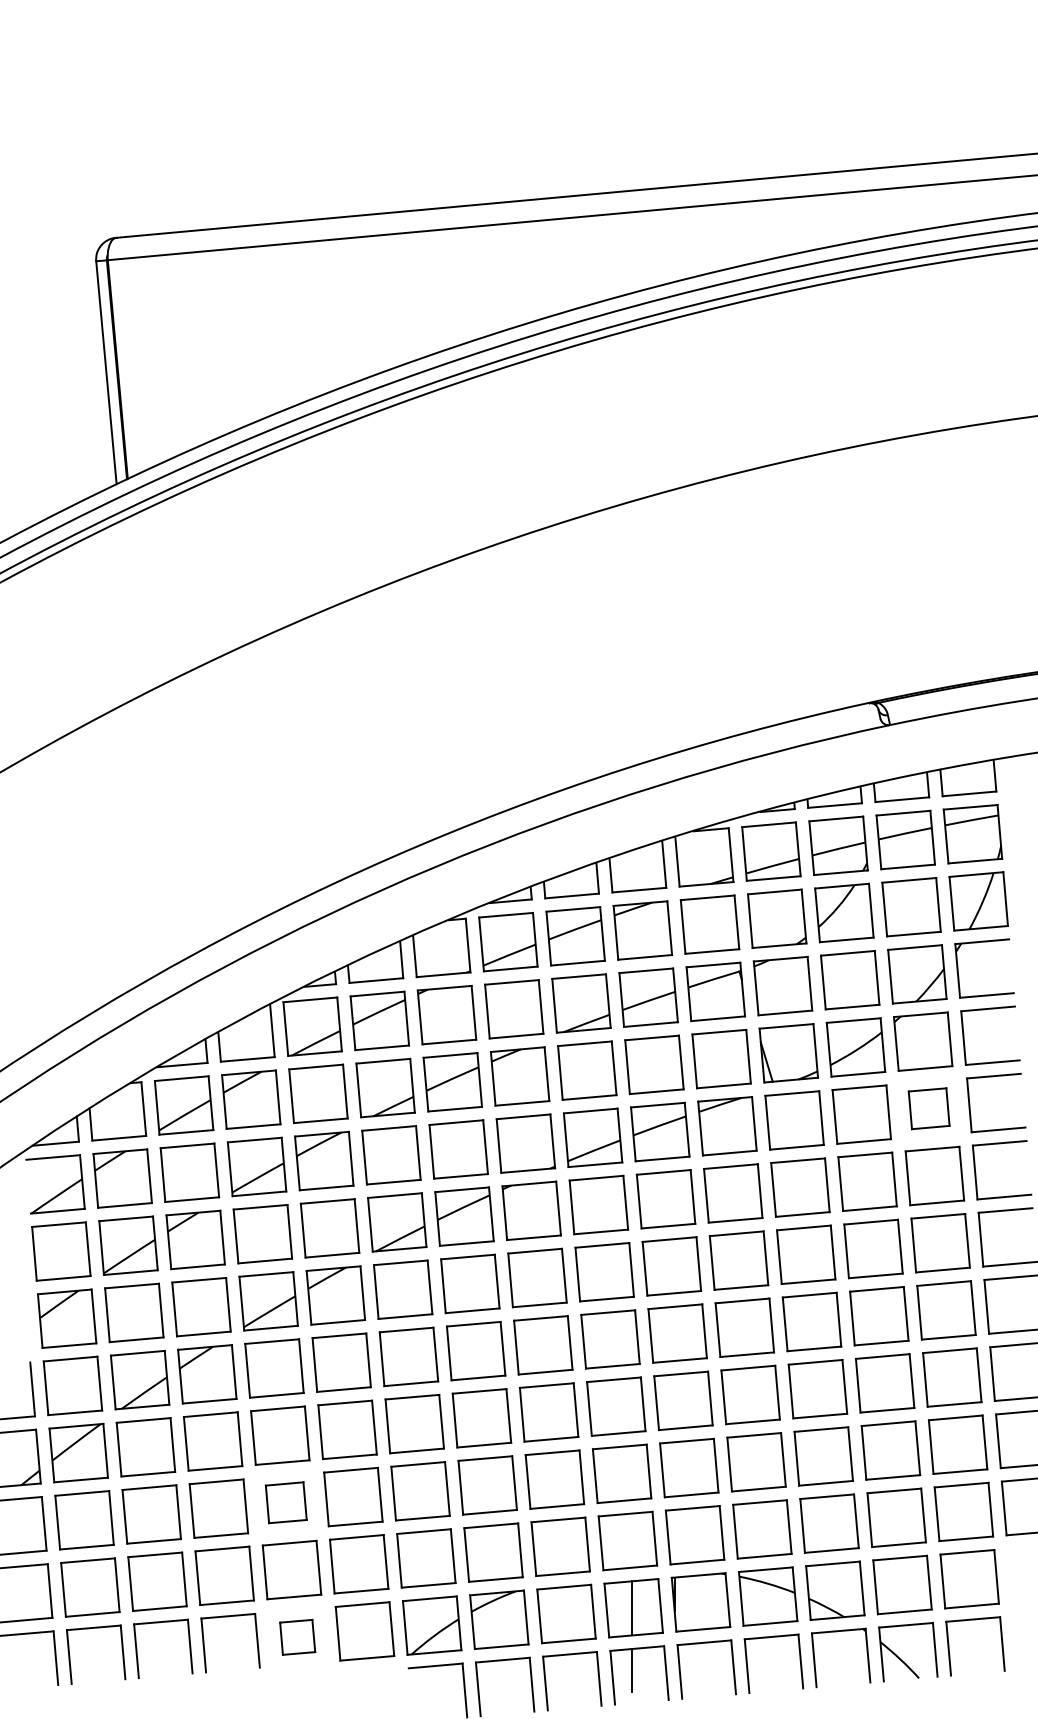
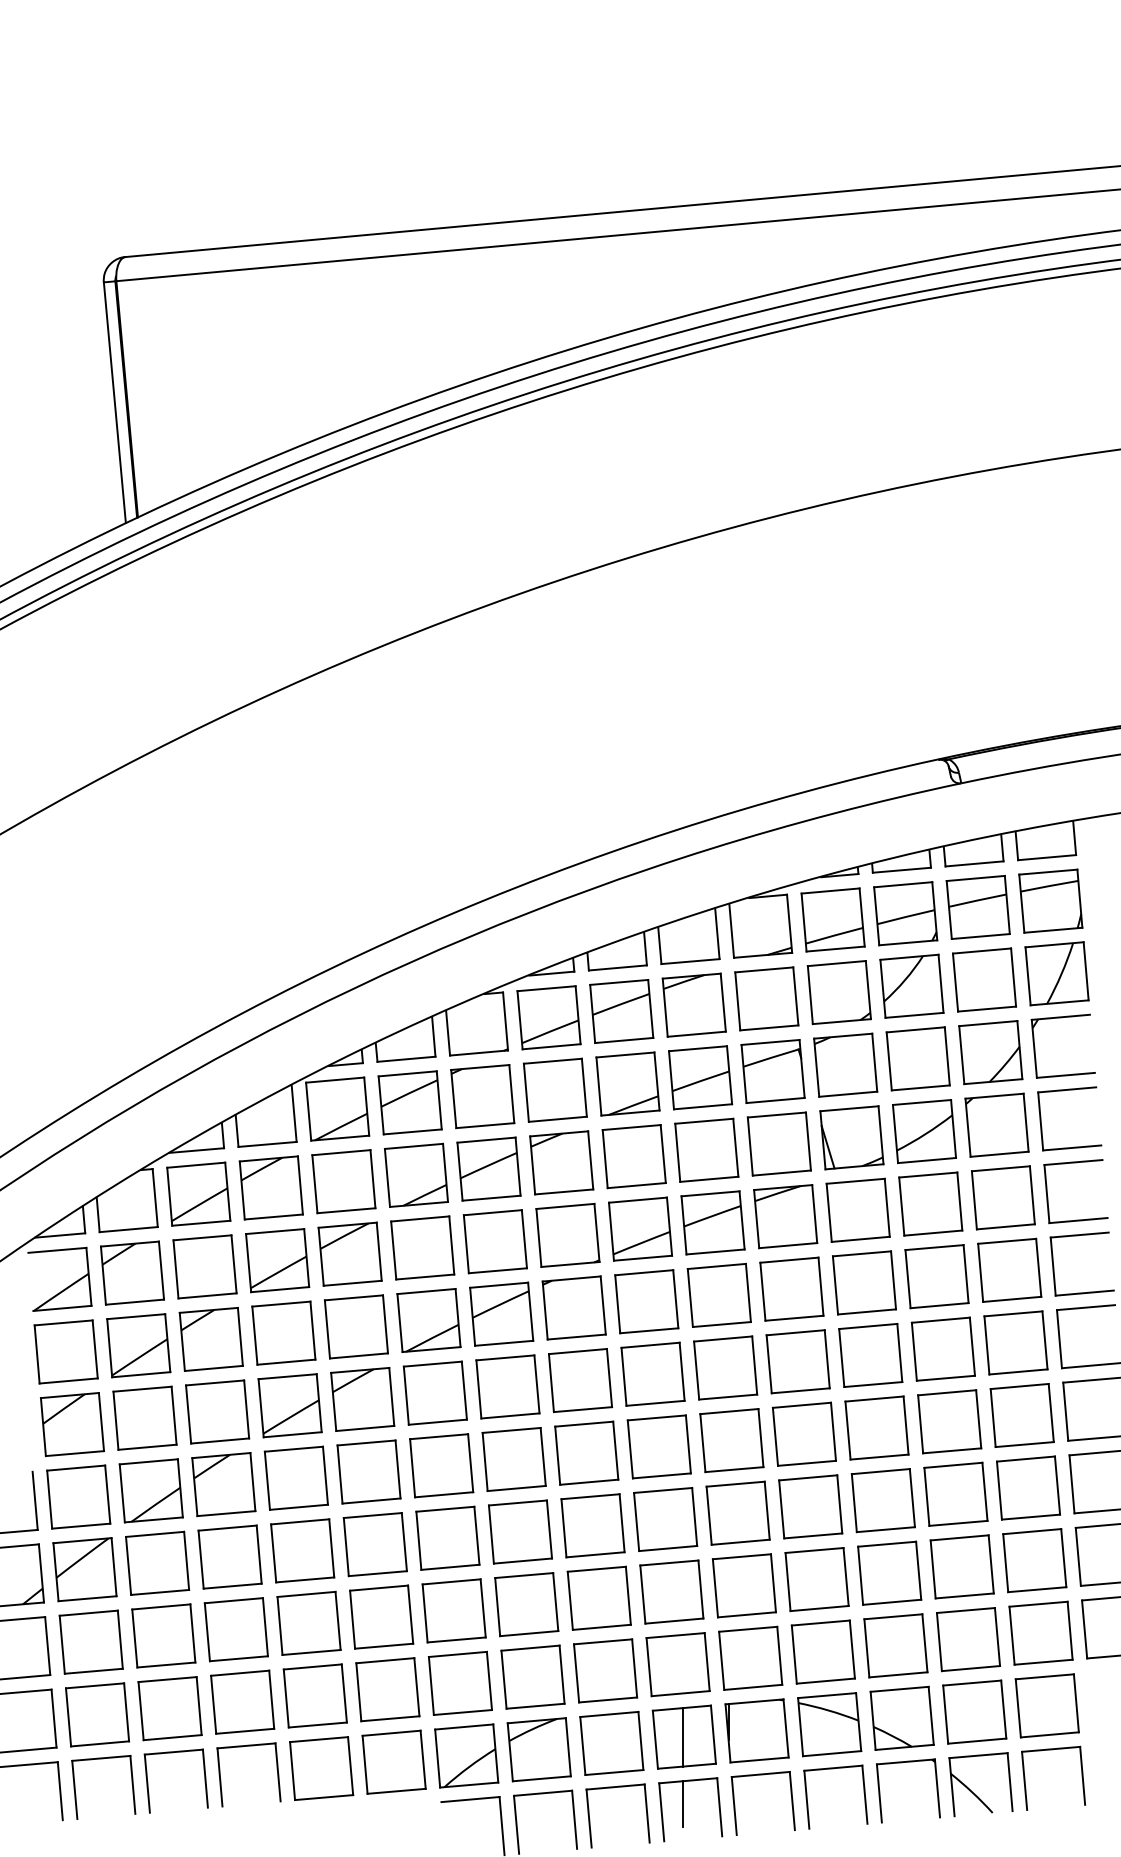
part: (929, 1108) -> (1003, 1197), size x1.43
part: (286, 1502) -> (309, 1623), size x1.43
part: (297, 1637) -> (321, 1768), size x1.67

